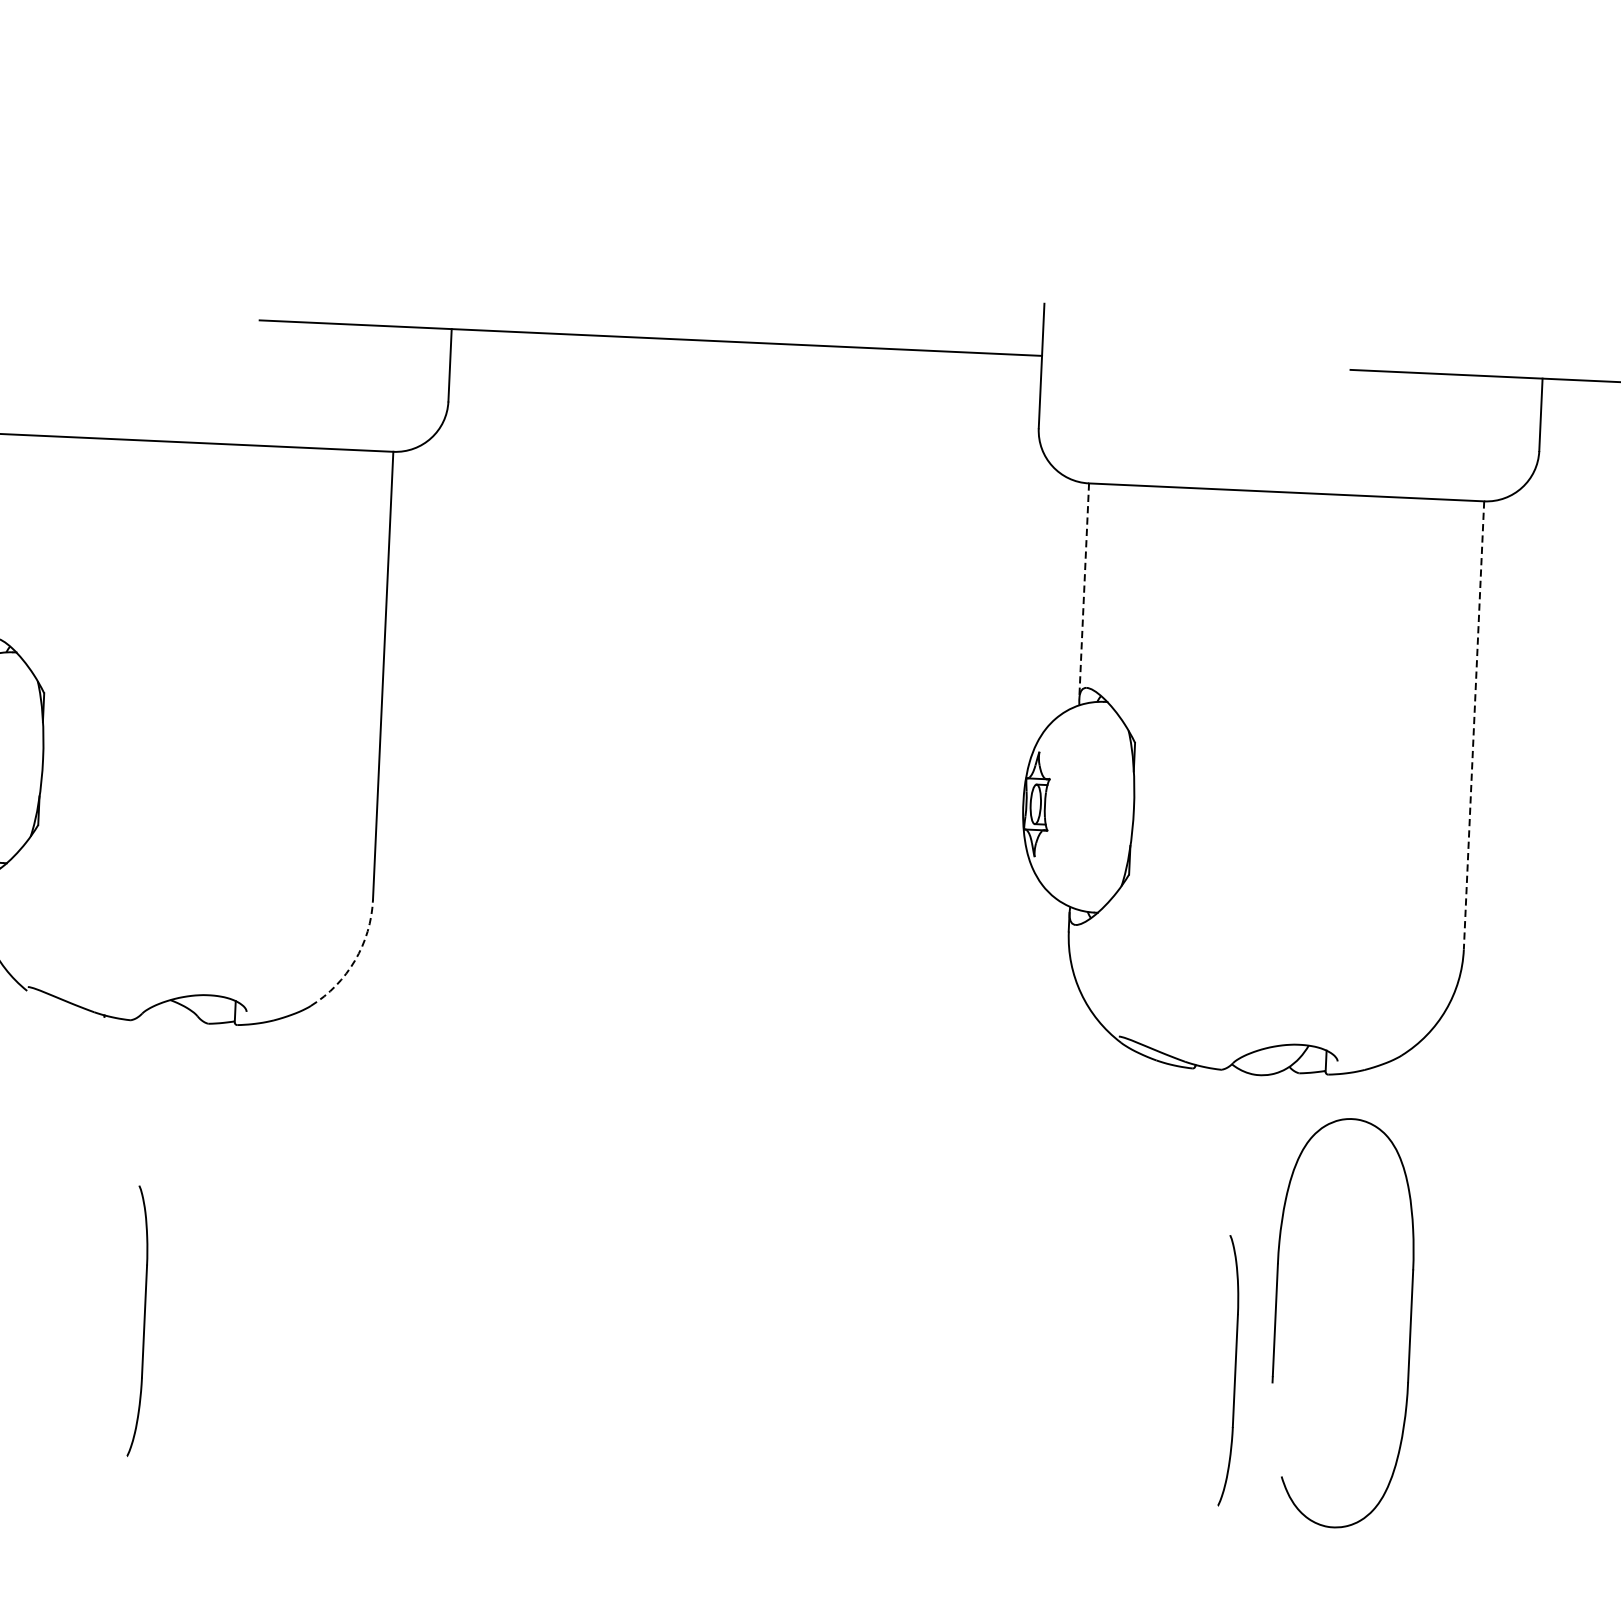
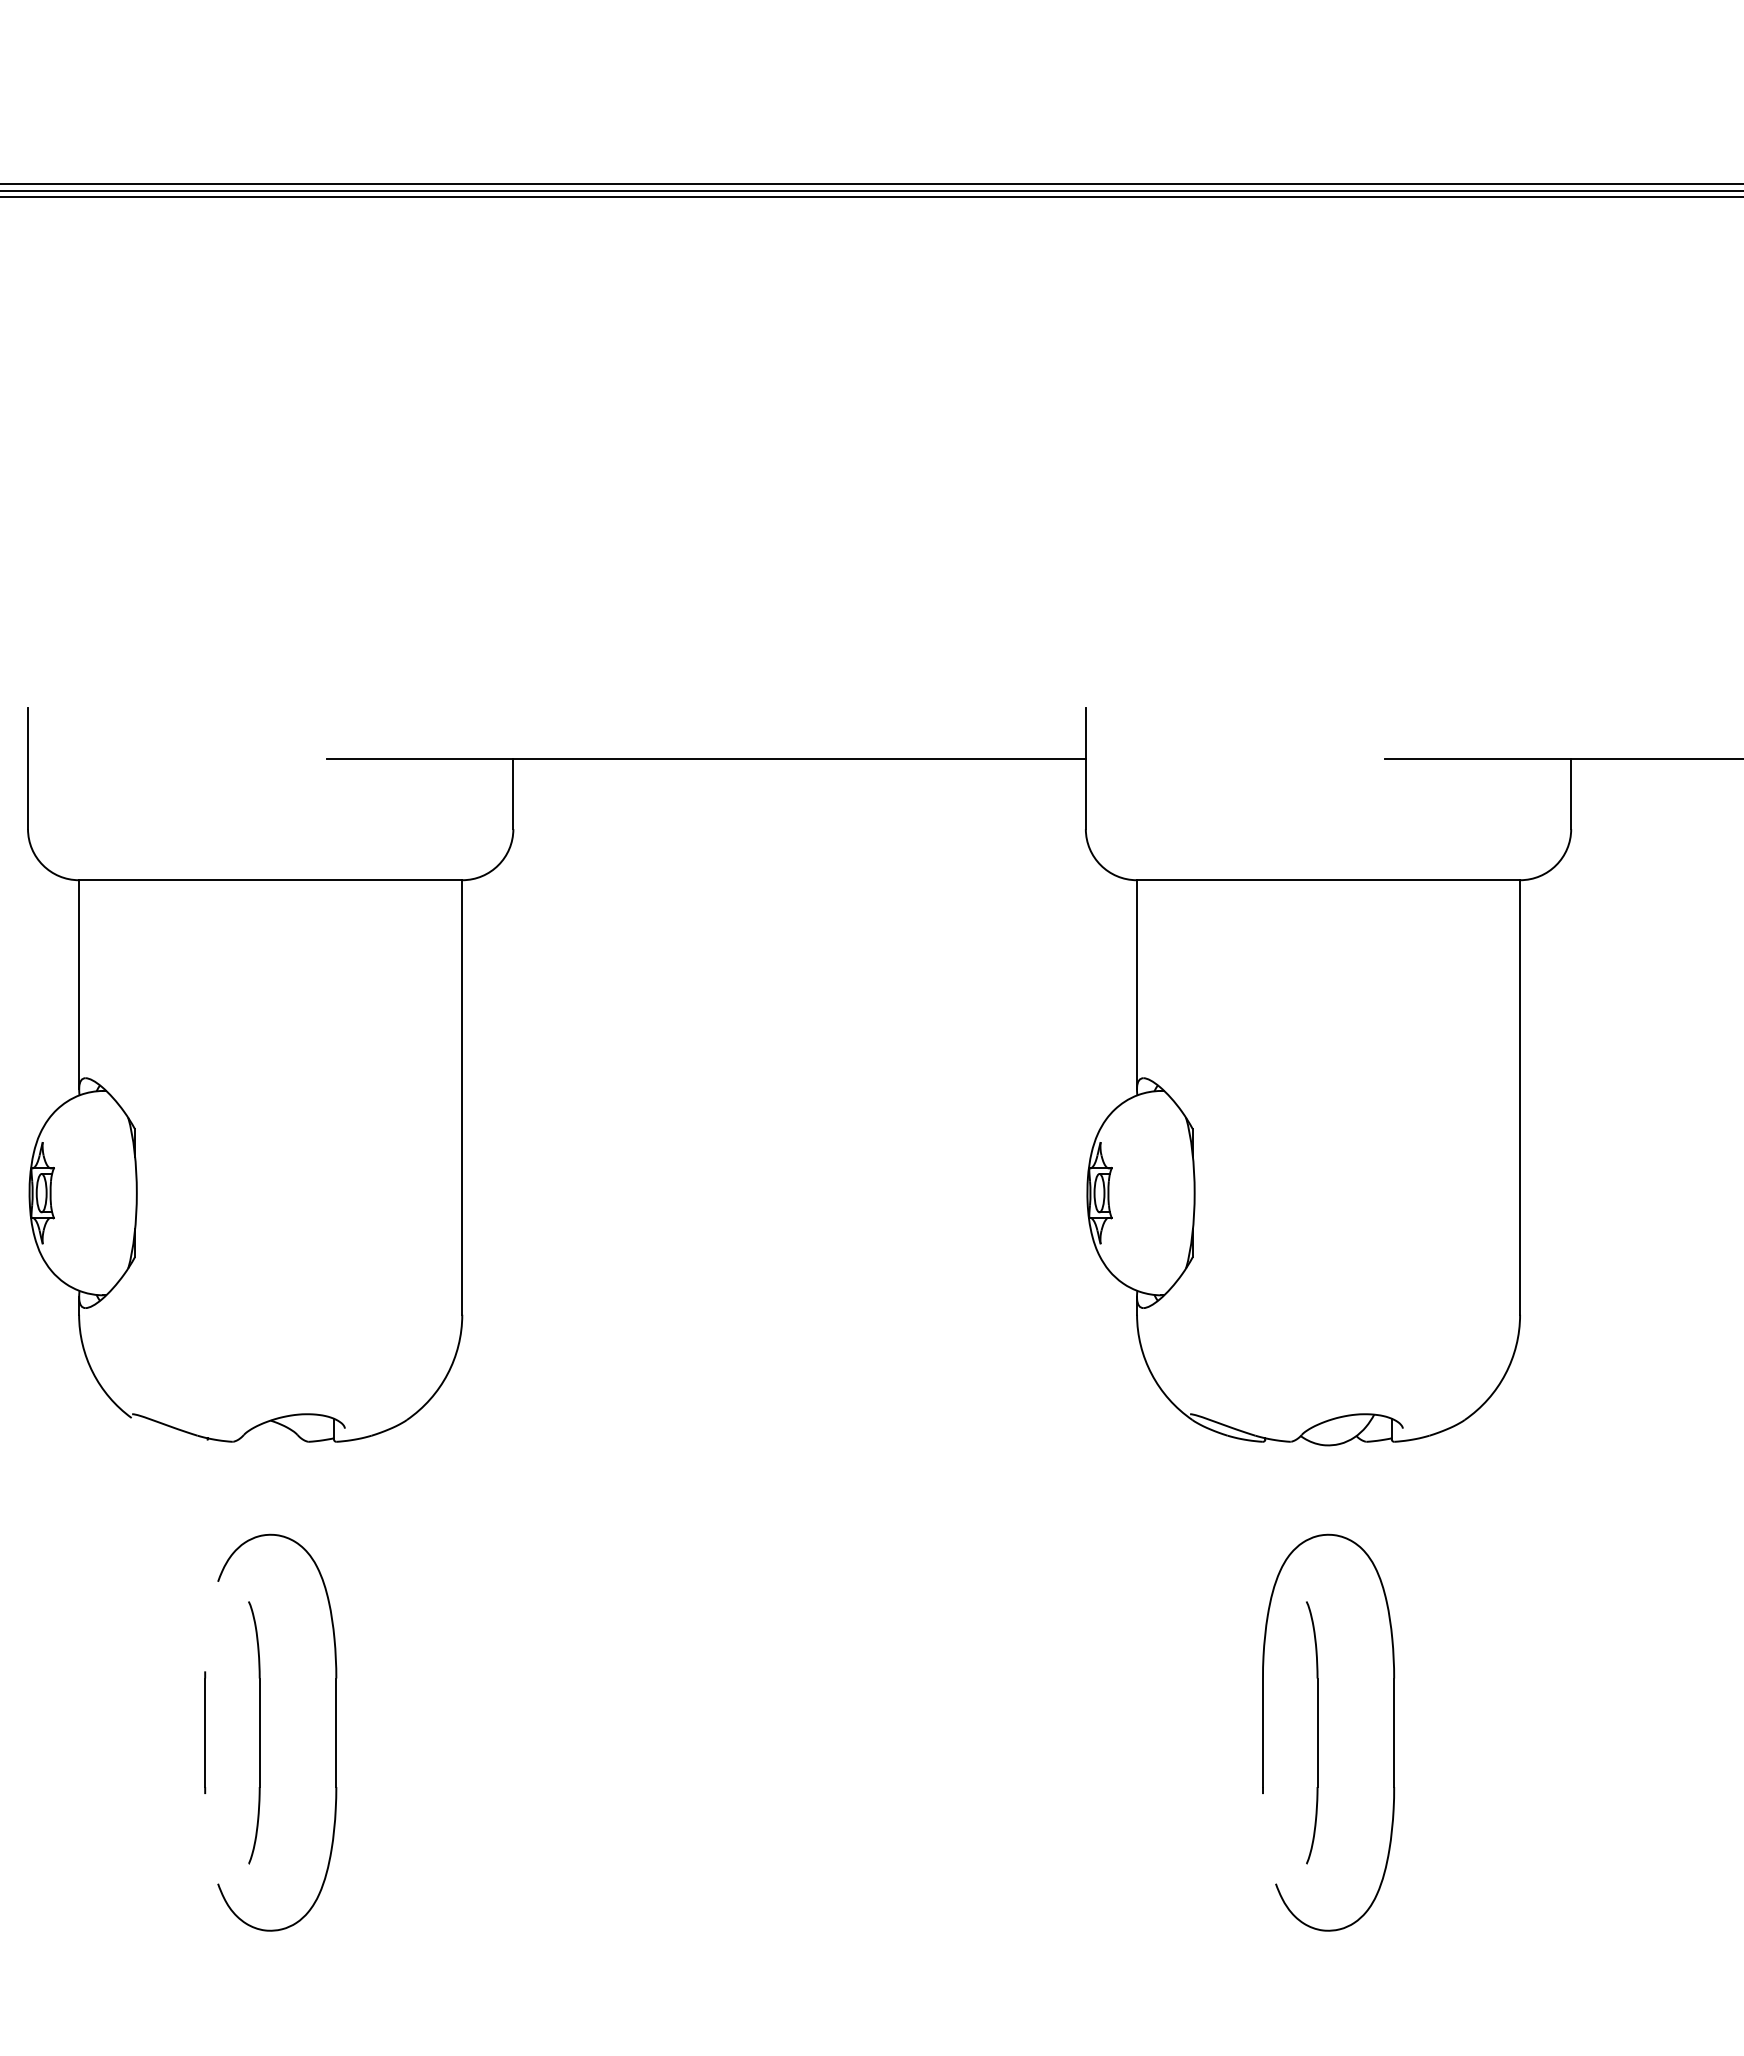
line: (1083, 590) -> (1136, 984), dashed -> solid
line: (1474, 725) -> (1520, 1097), dashed -> solid
arc: (354, 960) -> (447, 1374), dashed -> solid
line: (88, 1318) -> (205, 1732), added
part: (1275, 1319) -> (1263, 1732), moved
part: (222, 1324) -> (335, 1732), added

